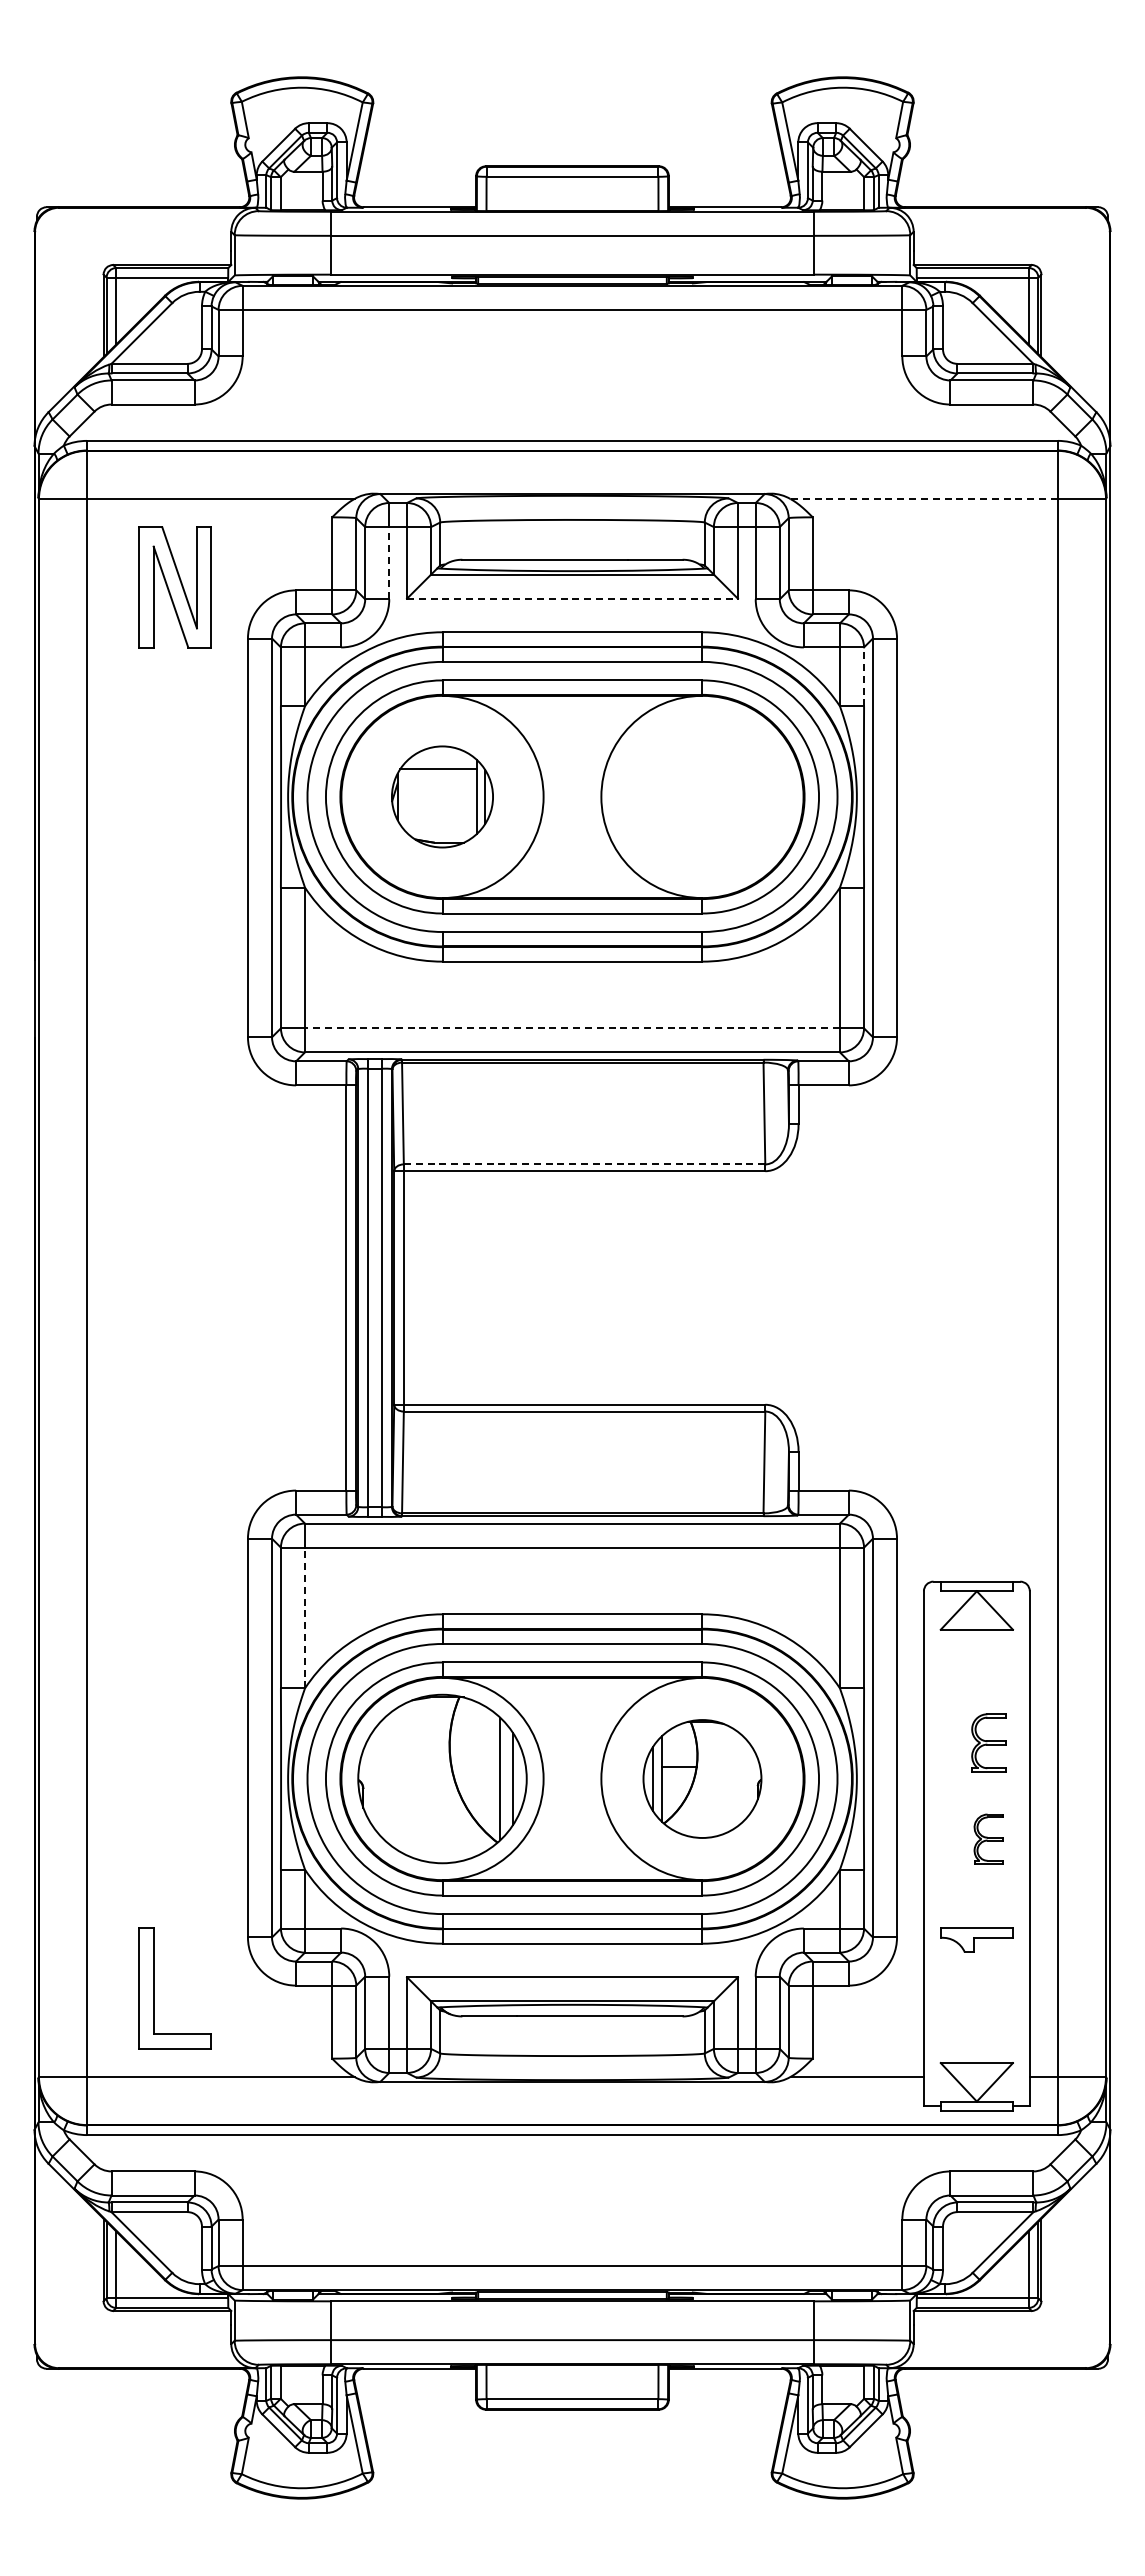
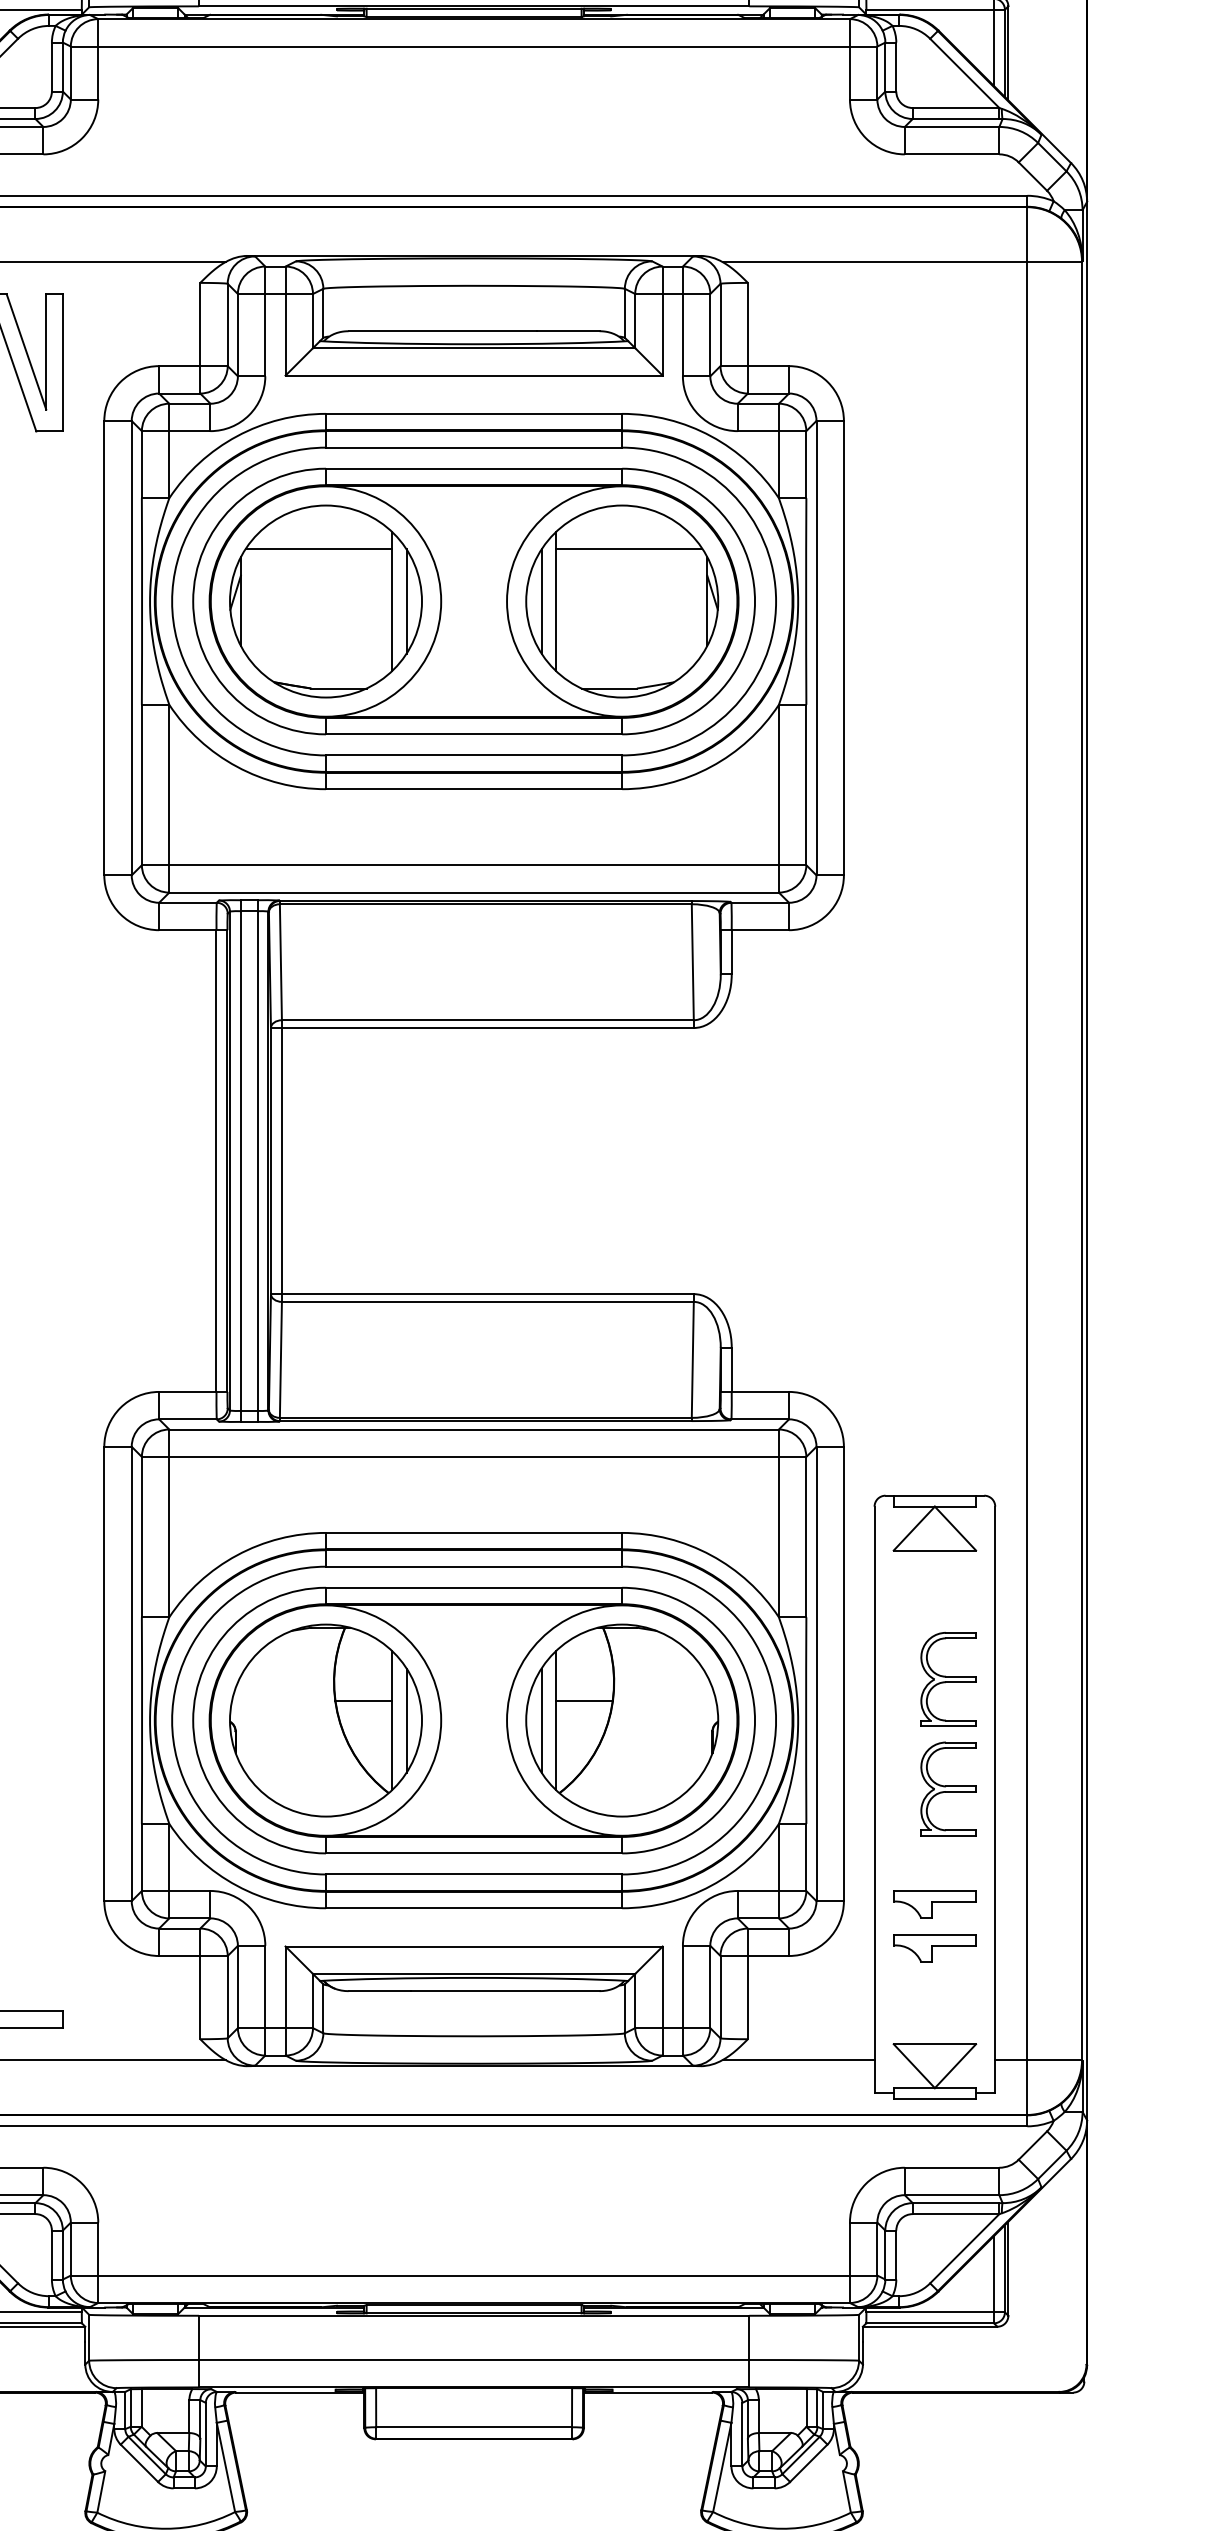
line: (924, 499) -> (875, 262), dashed -> solid
line: (389, 562) -> (265, 334), dashed -> solid
line: (572, 598) -> (474, 375), dashed -> solid
line: (864, 676) -> (806, 464), dashed -> solid
part: (442, 796) -> (325, 601), size x1.67
part: (702, 796) -> (622, 601), added
line: (572, 1028) -> (474, 865), dashed -> solid
line: (584, 1164) -> (487, 1020), dashed -> solid
line: (305, 1617) -> (169, 1536), dashed -> solid
part: (988, 1742) -> (948, 1678), size x1.43
line: (475, 1761) -> (363, 1700), added
part: (702, 1778) -> (622, 1720), size x1.43
part: (988, 1838) -> (948, 1788), size x1.67
part: (976, 1978) -> (934, 1947), added

